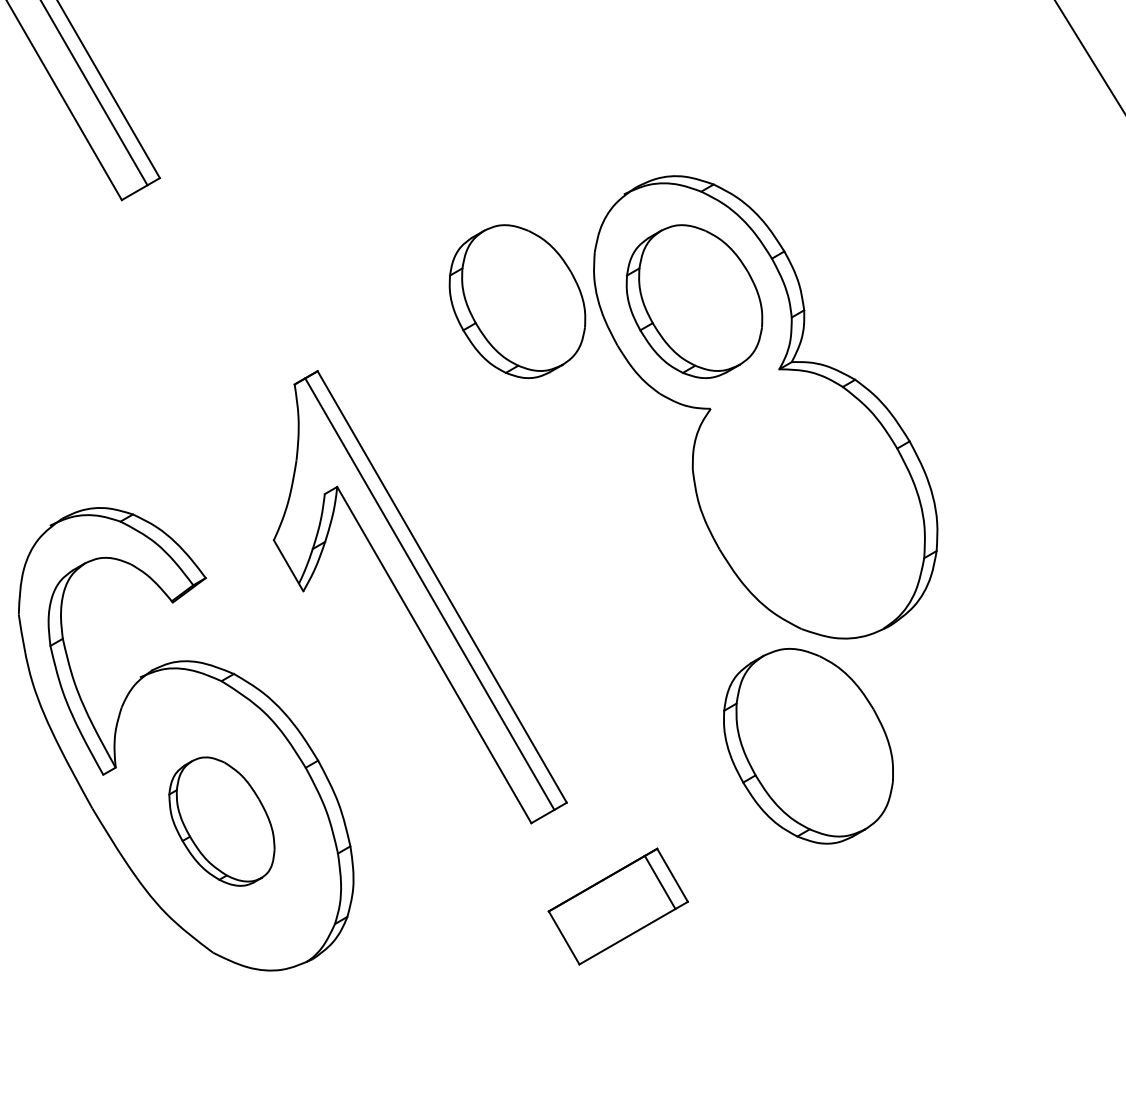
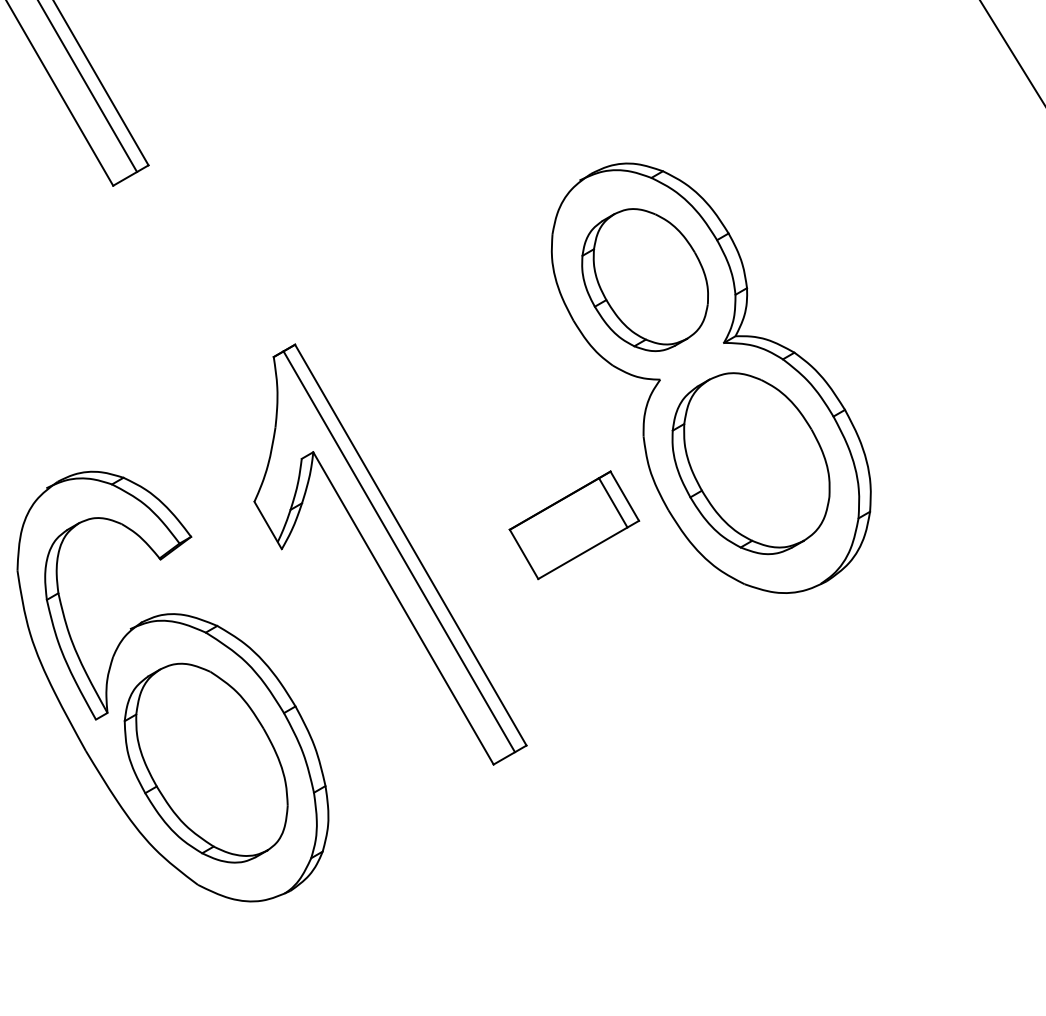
part: (517, 301) -> (480, 279), removed
part: (808, 746) -> (751, 463), moved
part: (221, 821) -> (205, 762), size x1.67
part: (617, 906) -> (573, 525), moved

